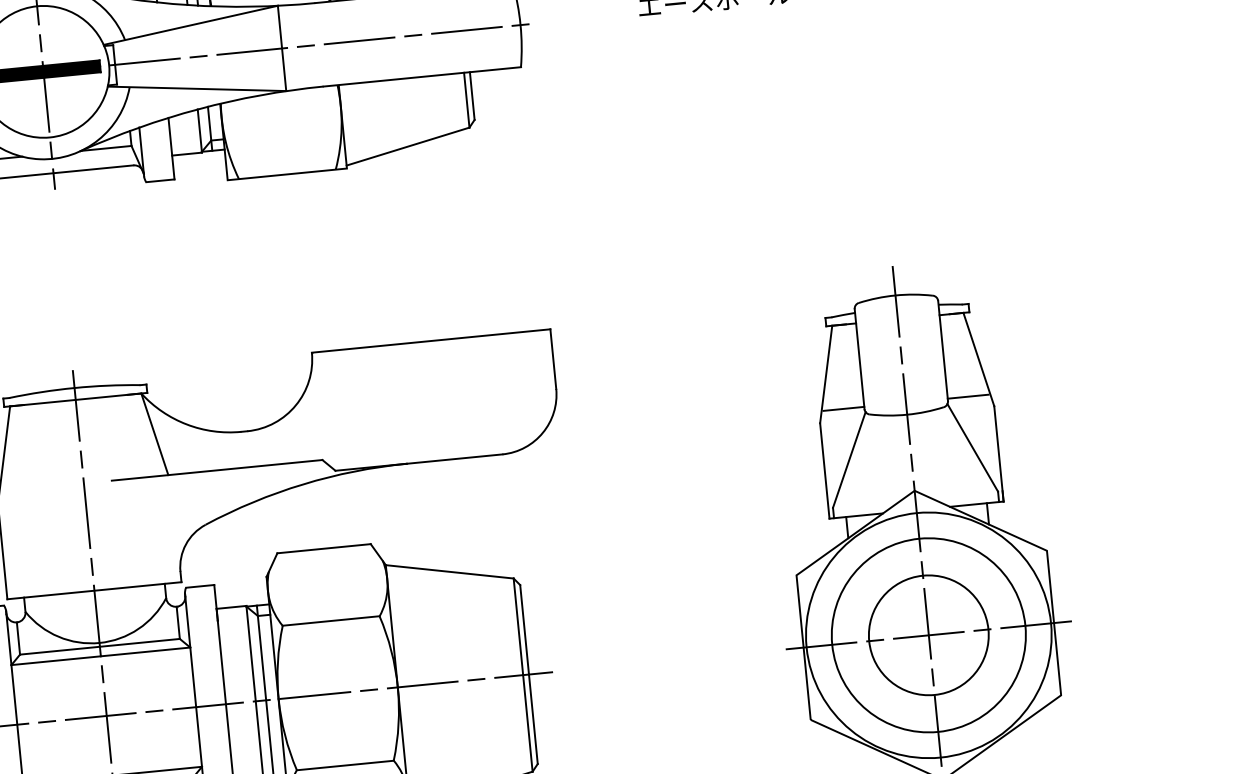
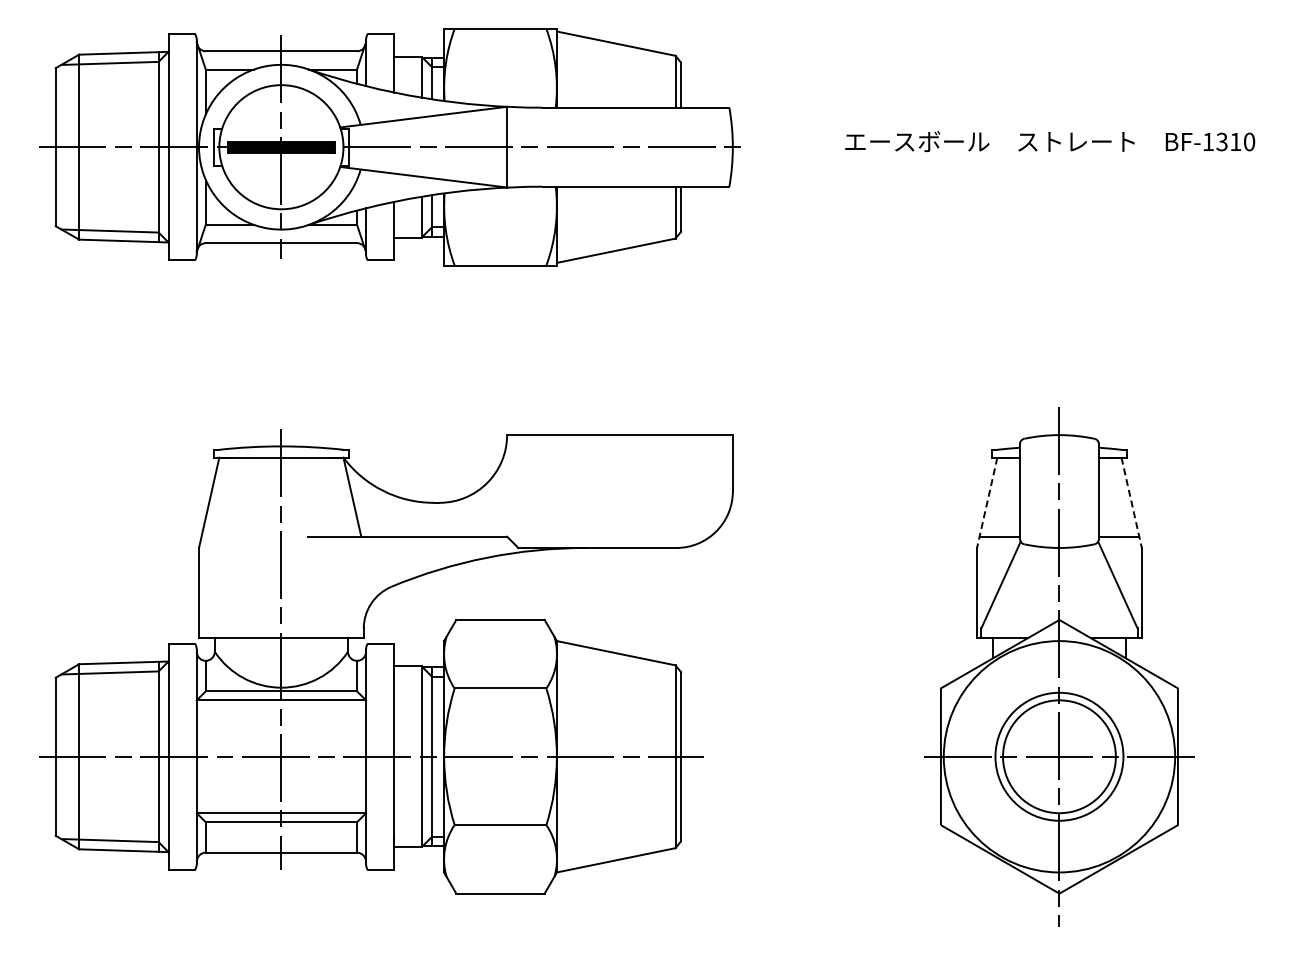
line: (978, 360) -> (1131, 503), solid -> dashed
line: (826, 375) -> (987, 503), solid -> dashed
circle: (928, 635) -> (1059, 756), size x0.7

